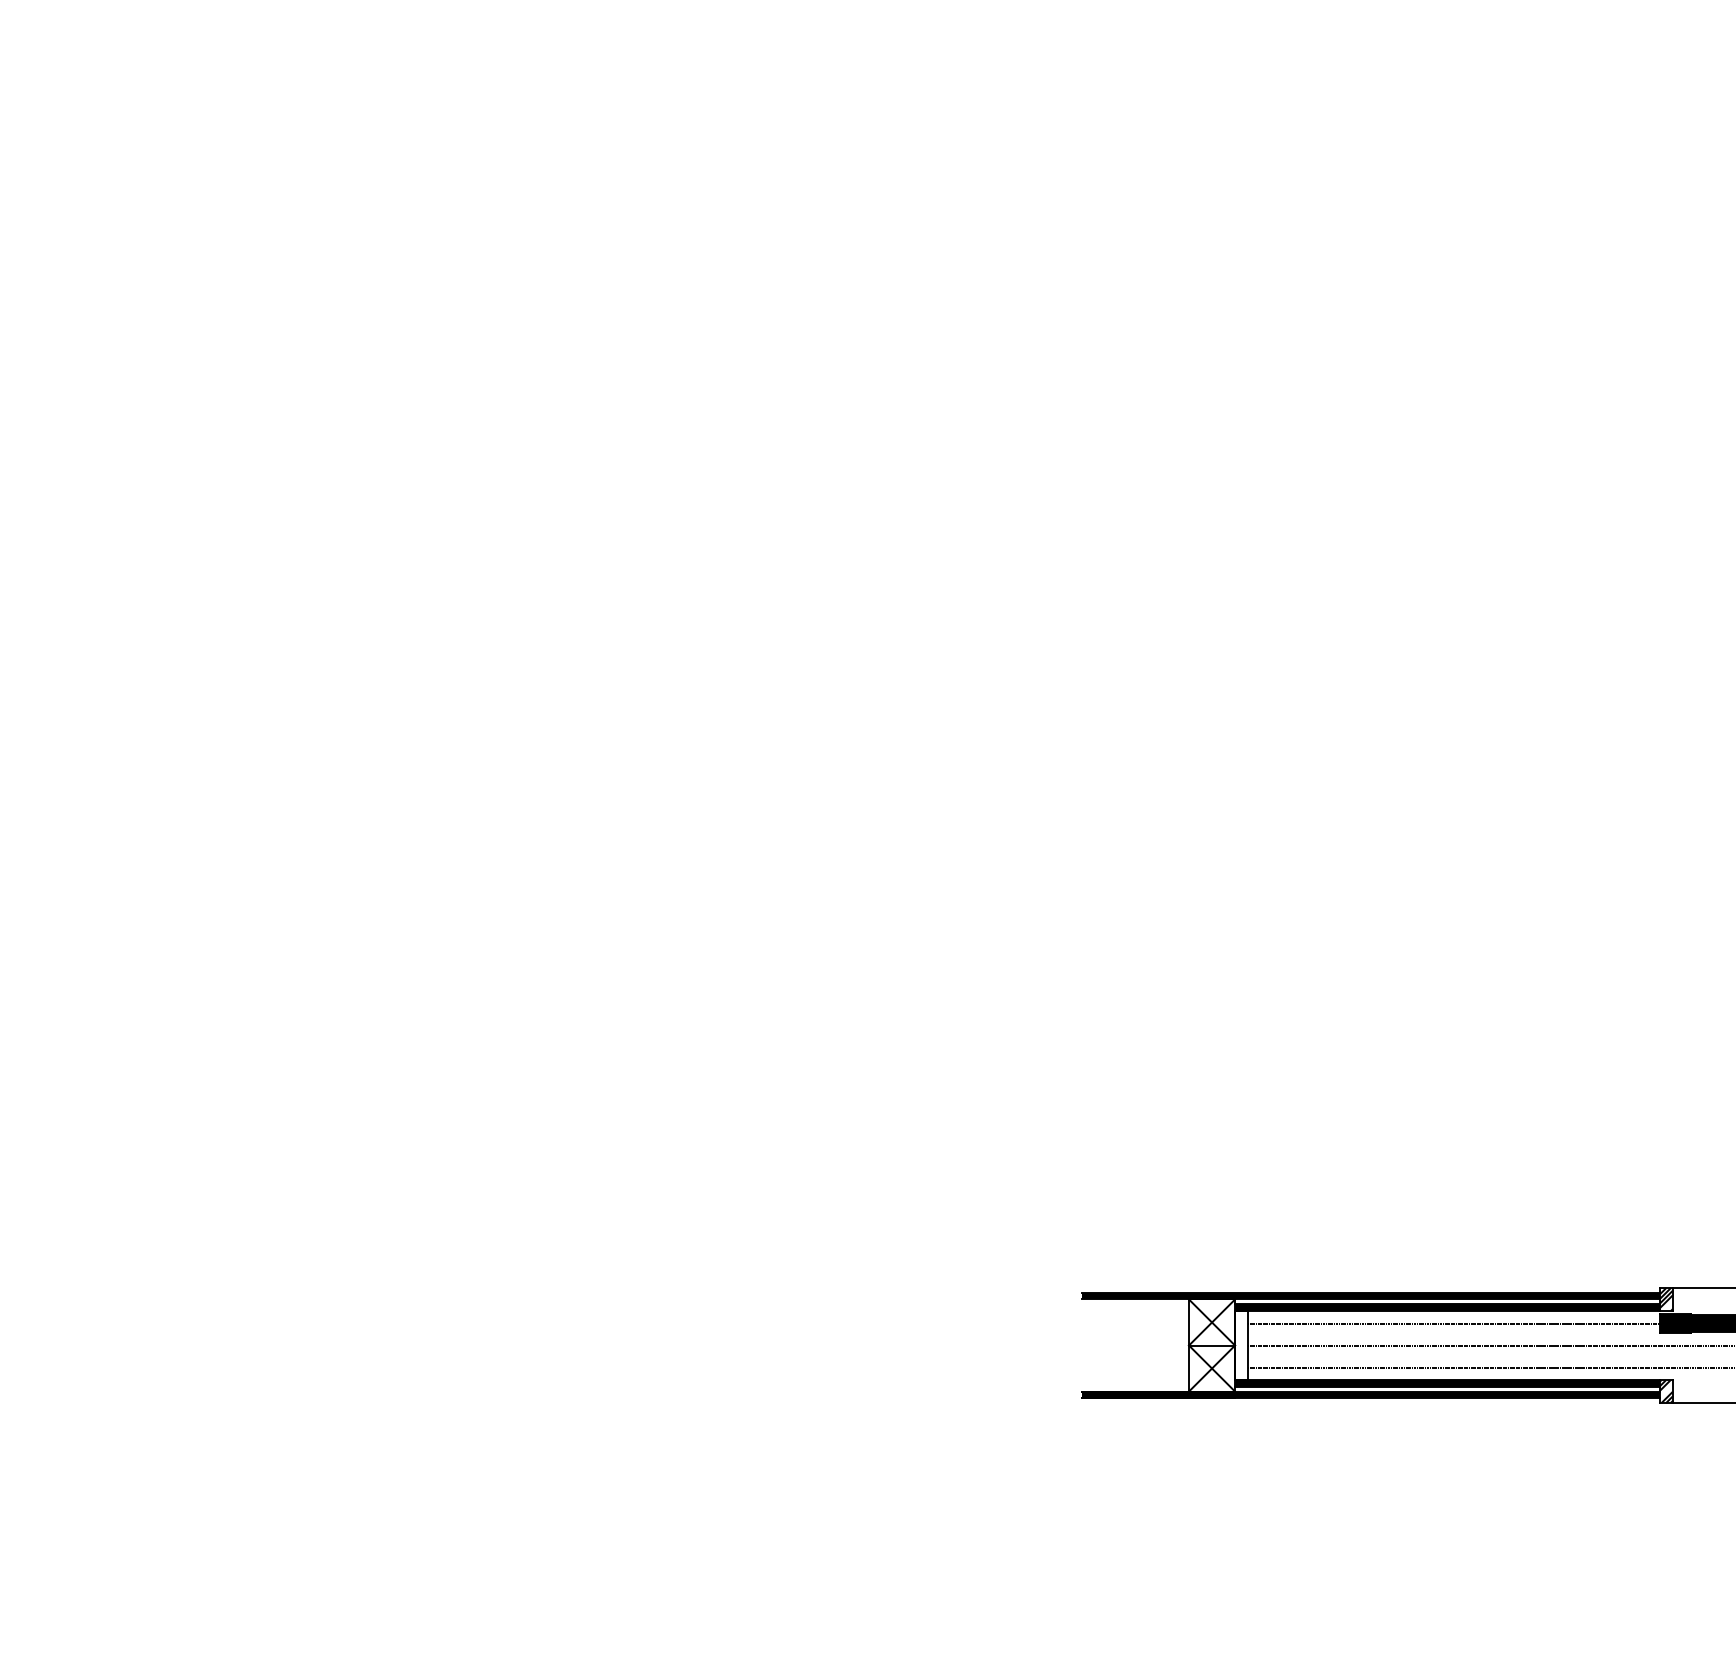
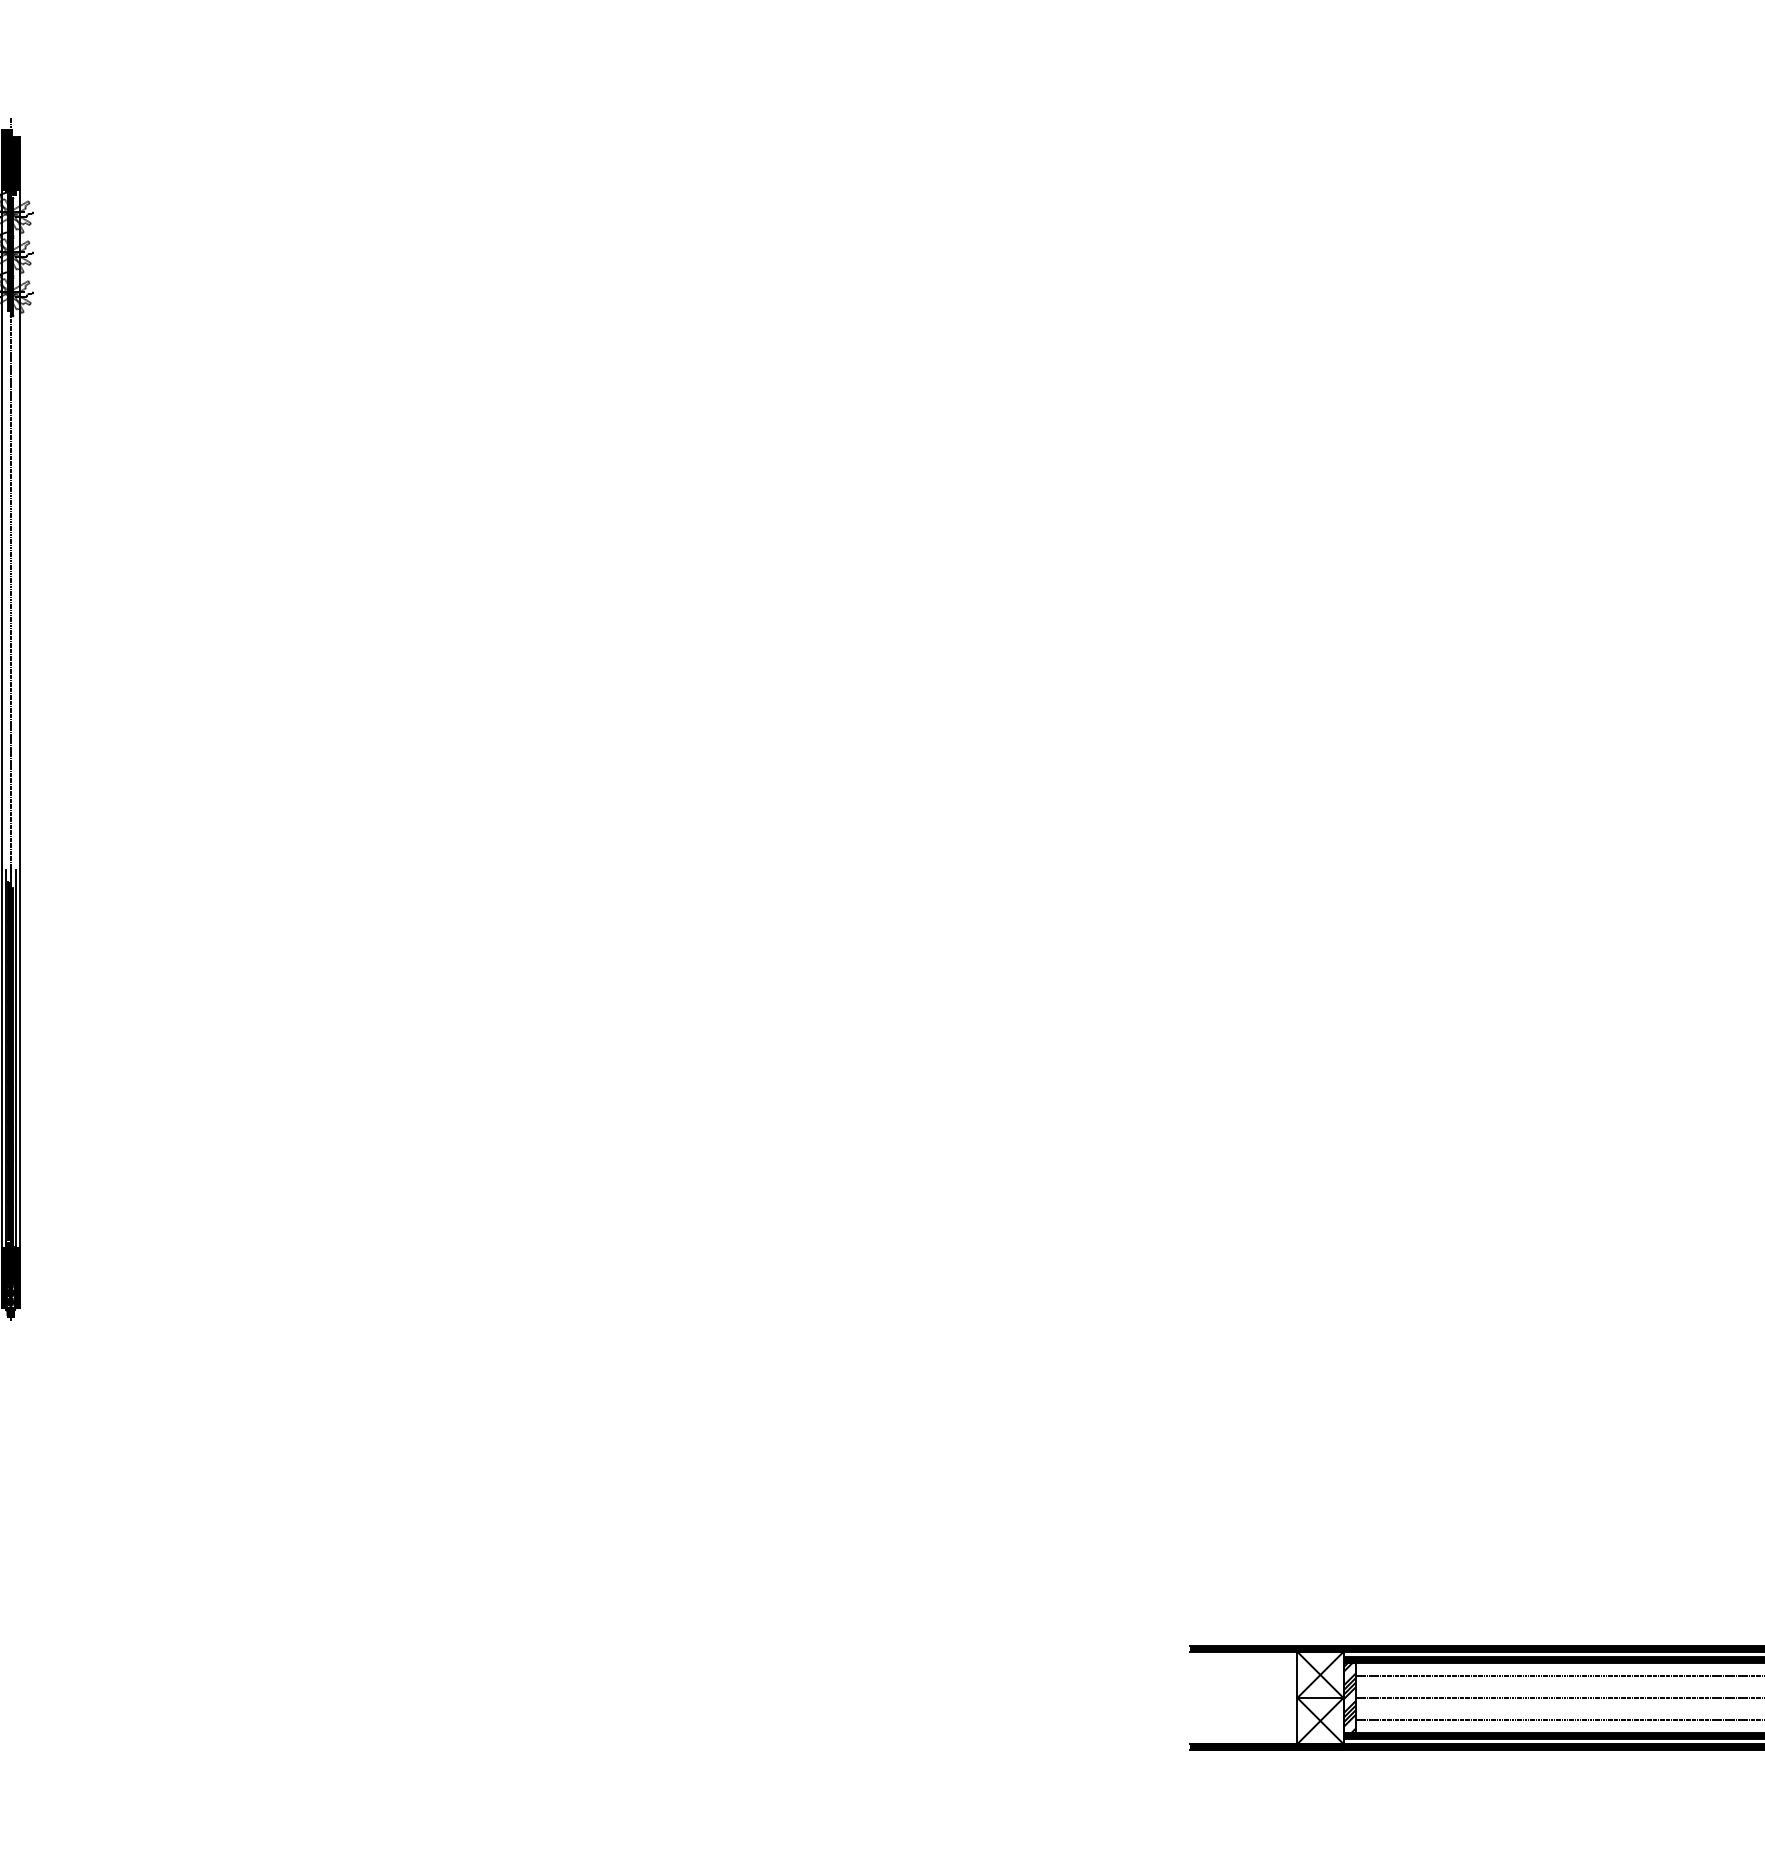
hatch: (1241, 1345) -> (1349, 1697), added

